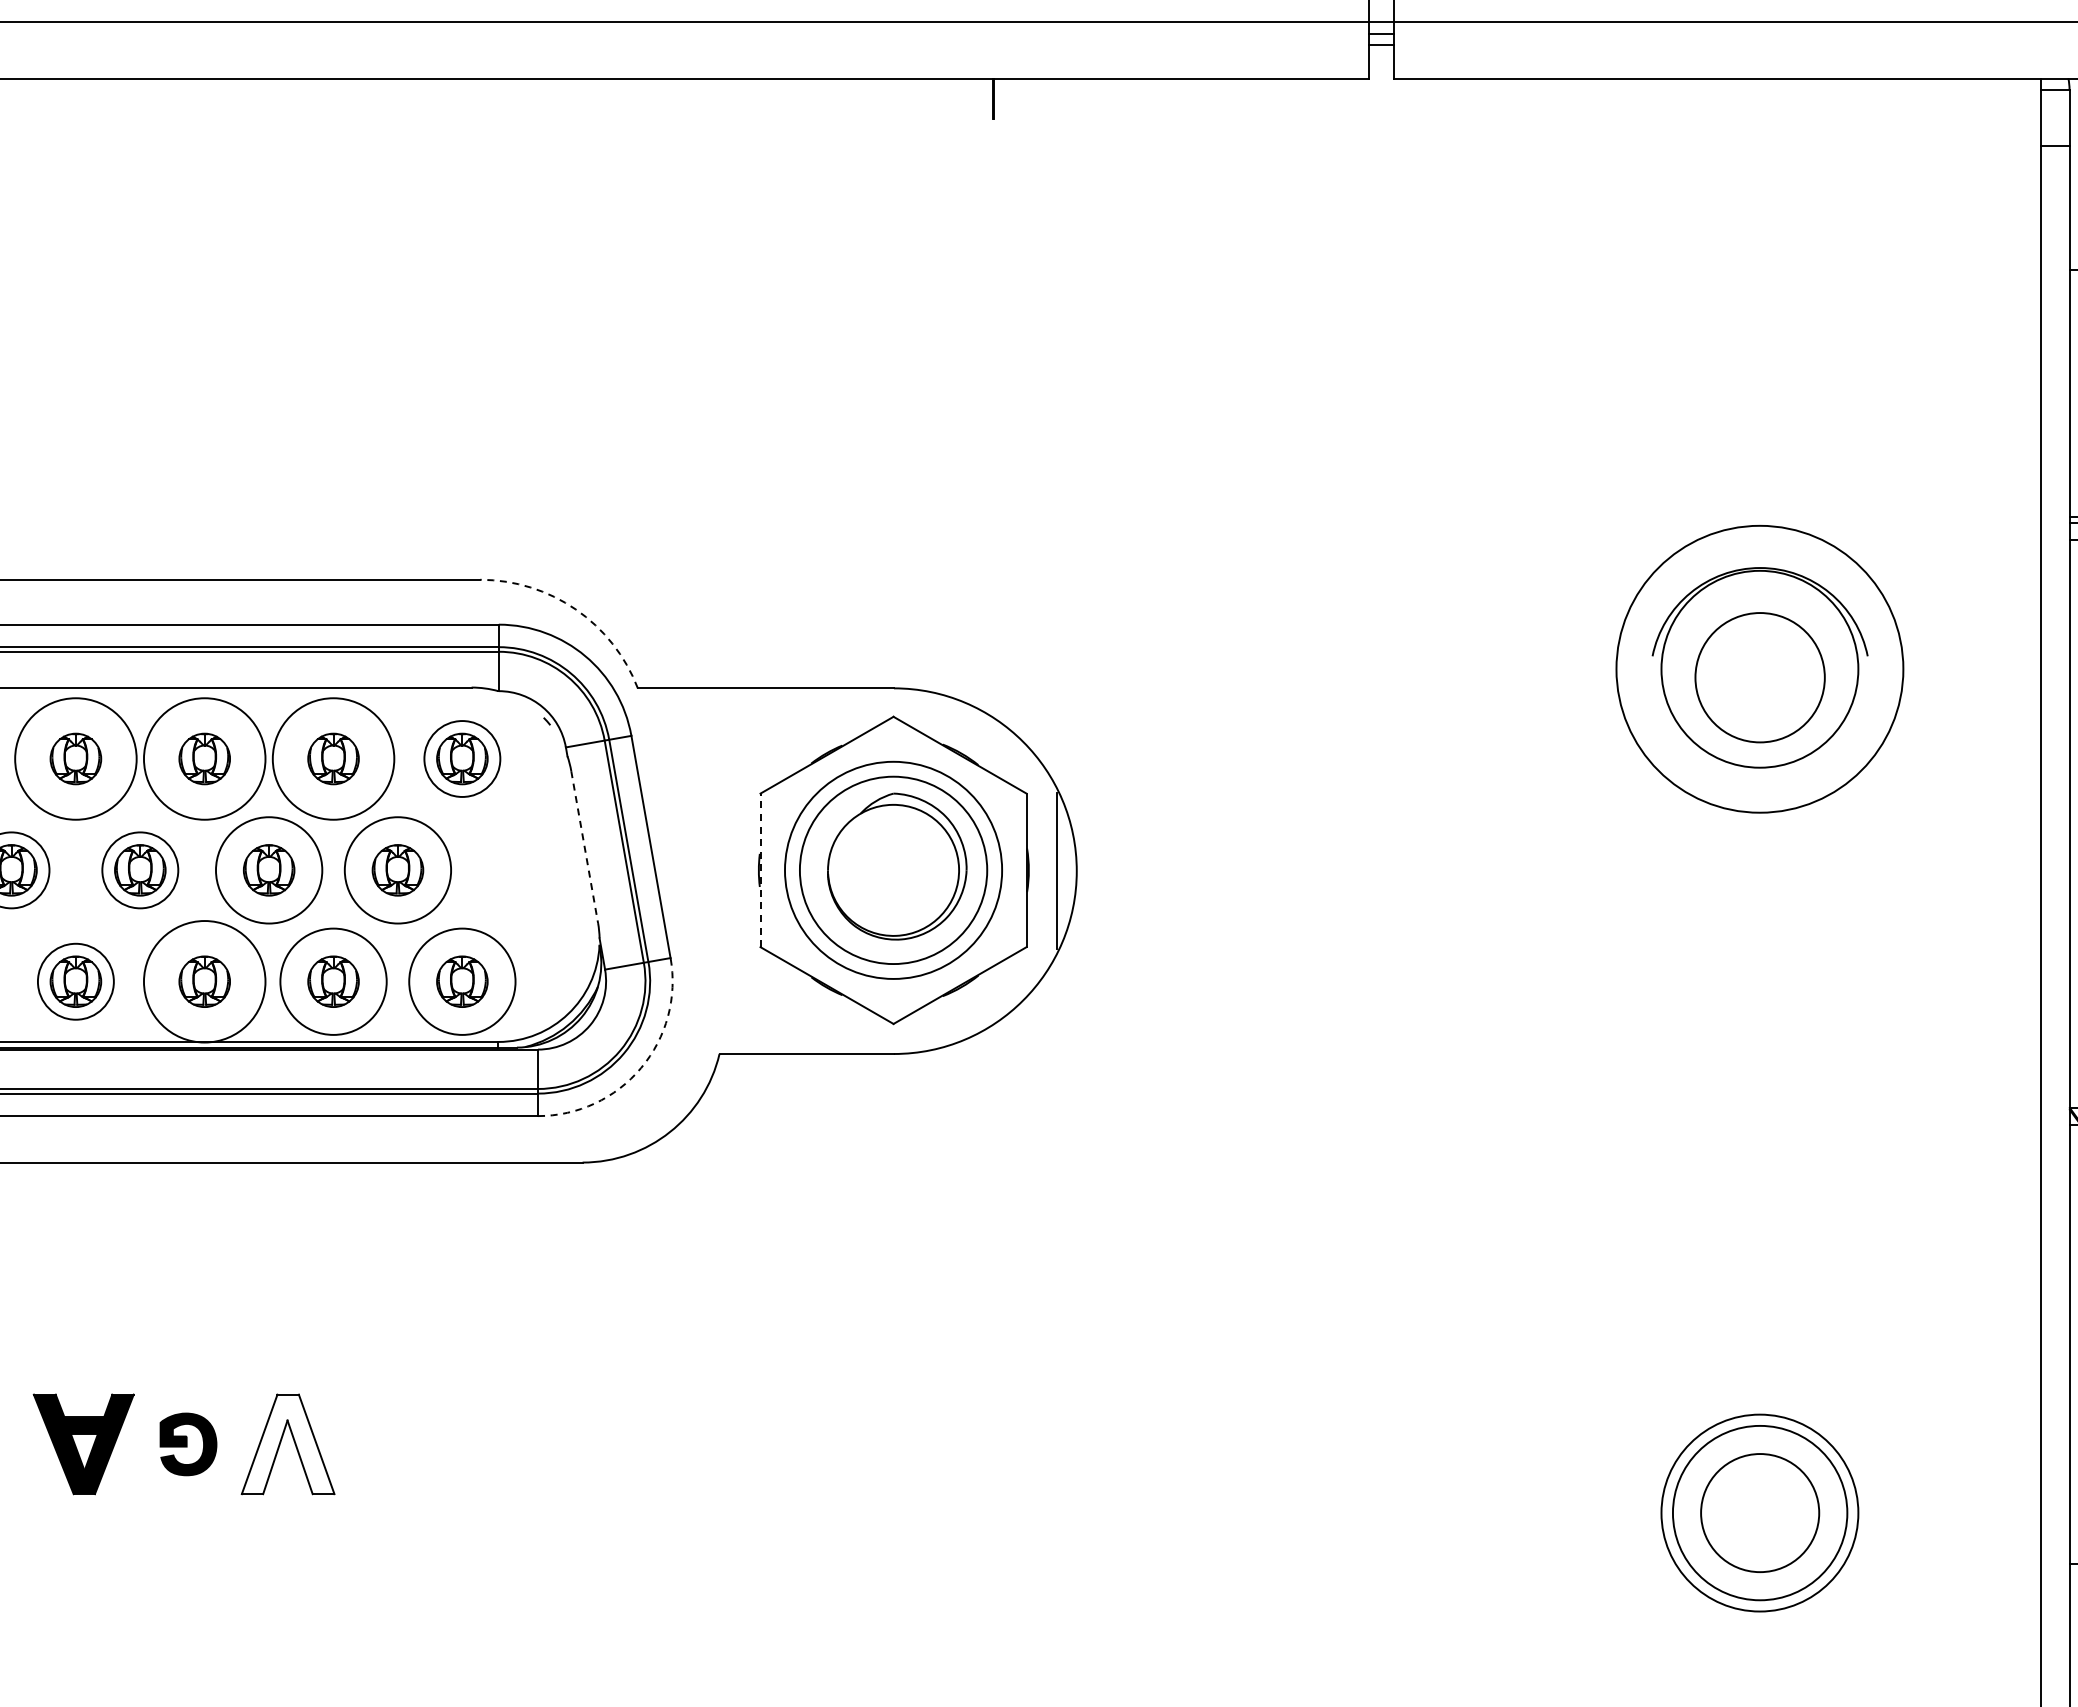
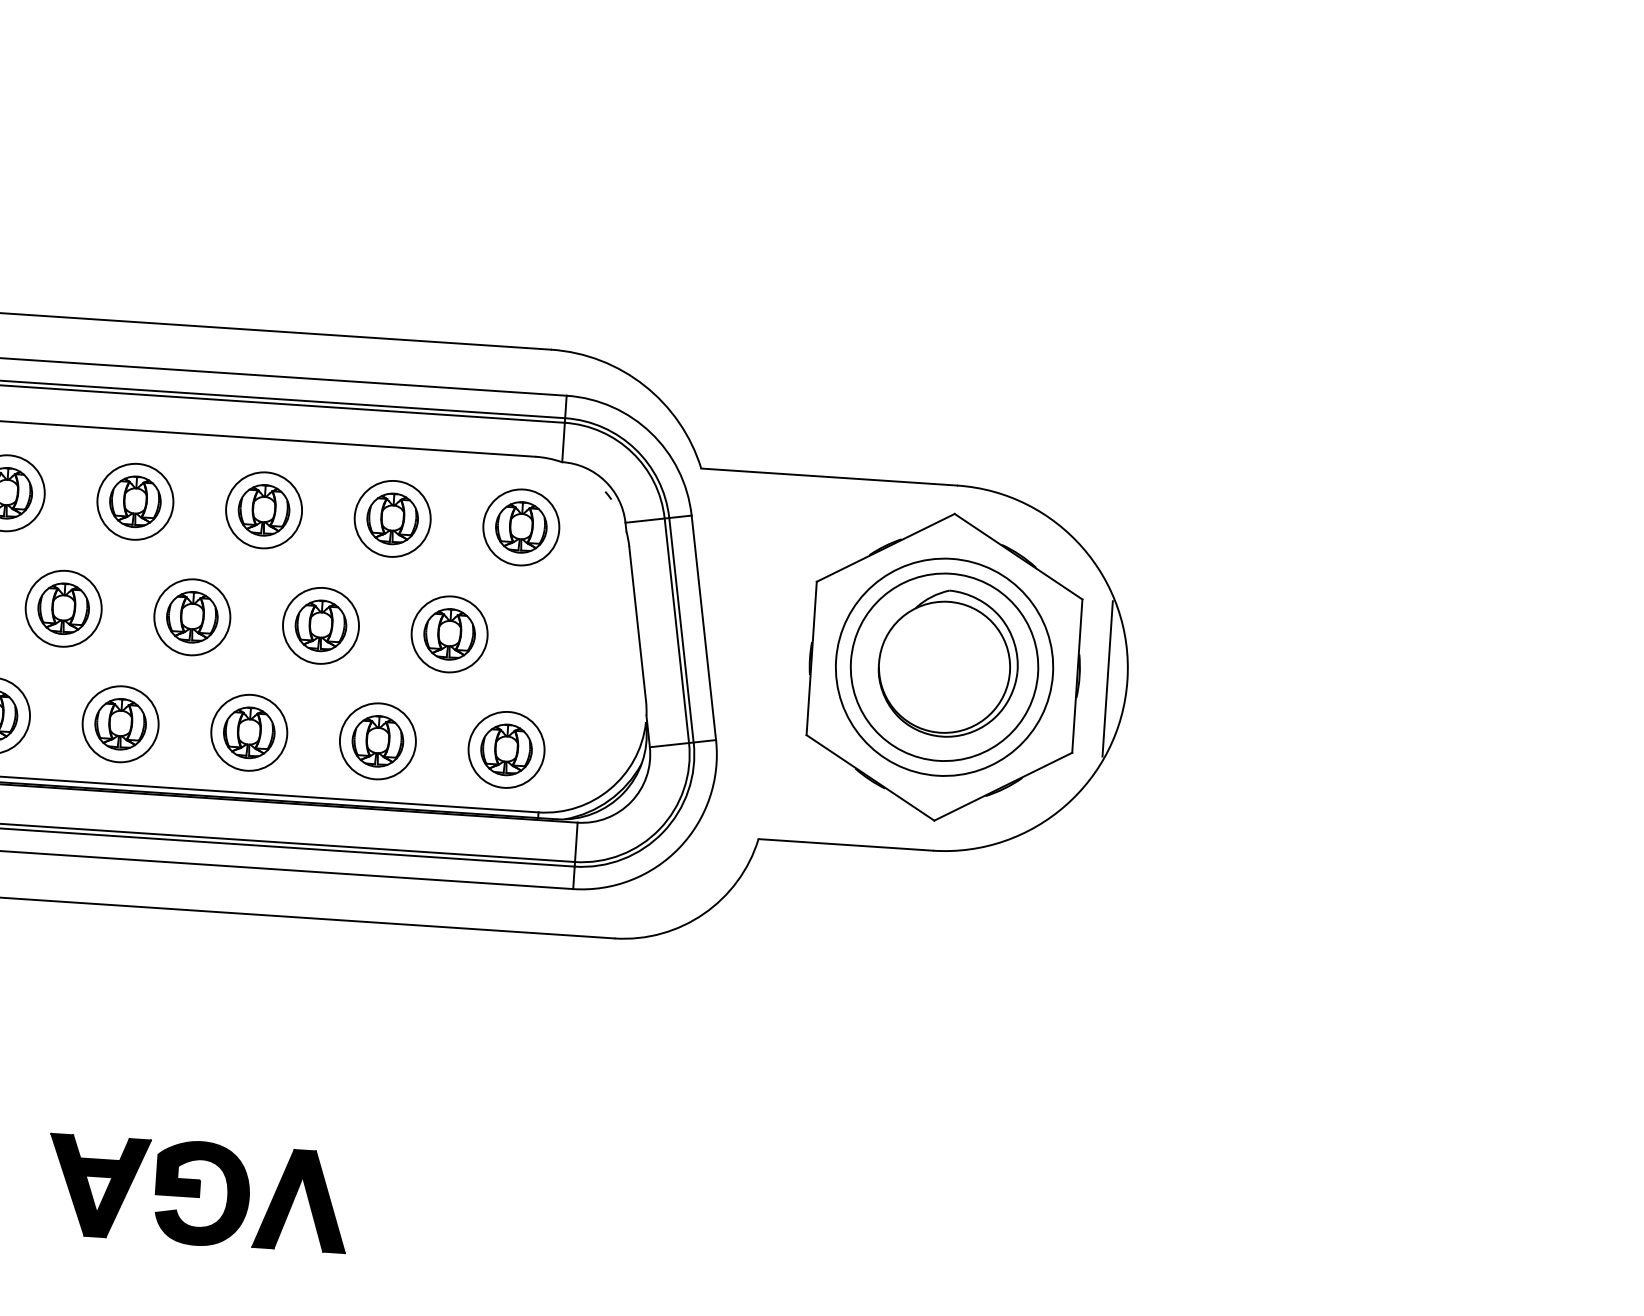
arc: (575, 609) -> (644, 385), dashed -> solid
circle: (75, 758) -> (135, 501), size x0.62
circle: (204, 758) -> (263, 509), size x0.62
circle: (333, 758) -> (392, 518), size x0.62
line: (584, 847) -> (637, 623), dashed -> solid
circle: (269, 870) -> (321, 626), size x0.71
circle: (397, 870) -> (449, 634), size x0.71
line: (760, 870) -> (811, 658), dashed -> solid
circle: (204, 981) -> (249, 732), size x0.62
circle: (333, 981) -> (377, 741), size x0.71
circle: (462, 981) -> (506, 749), size x0.71
arc: (641, 1068) -> (679, 848), dashed -> solid
part: (188, 1444) -> (202, 1193), size x1.67
fill: (287, 1444) -> (301, 1200), added

